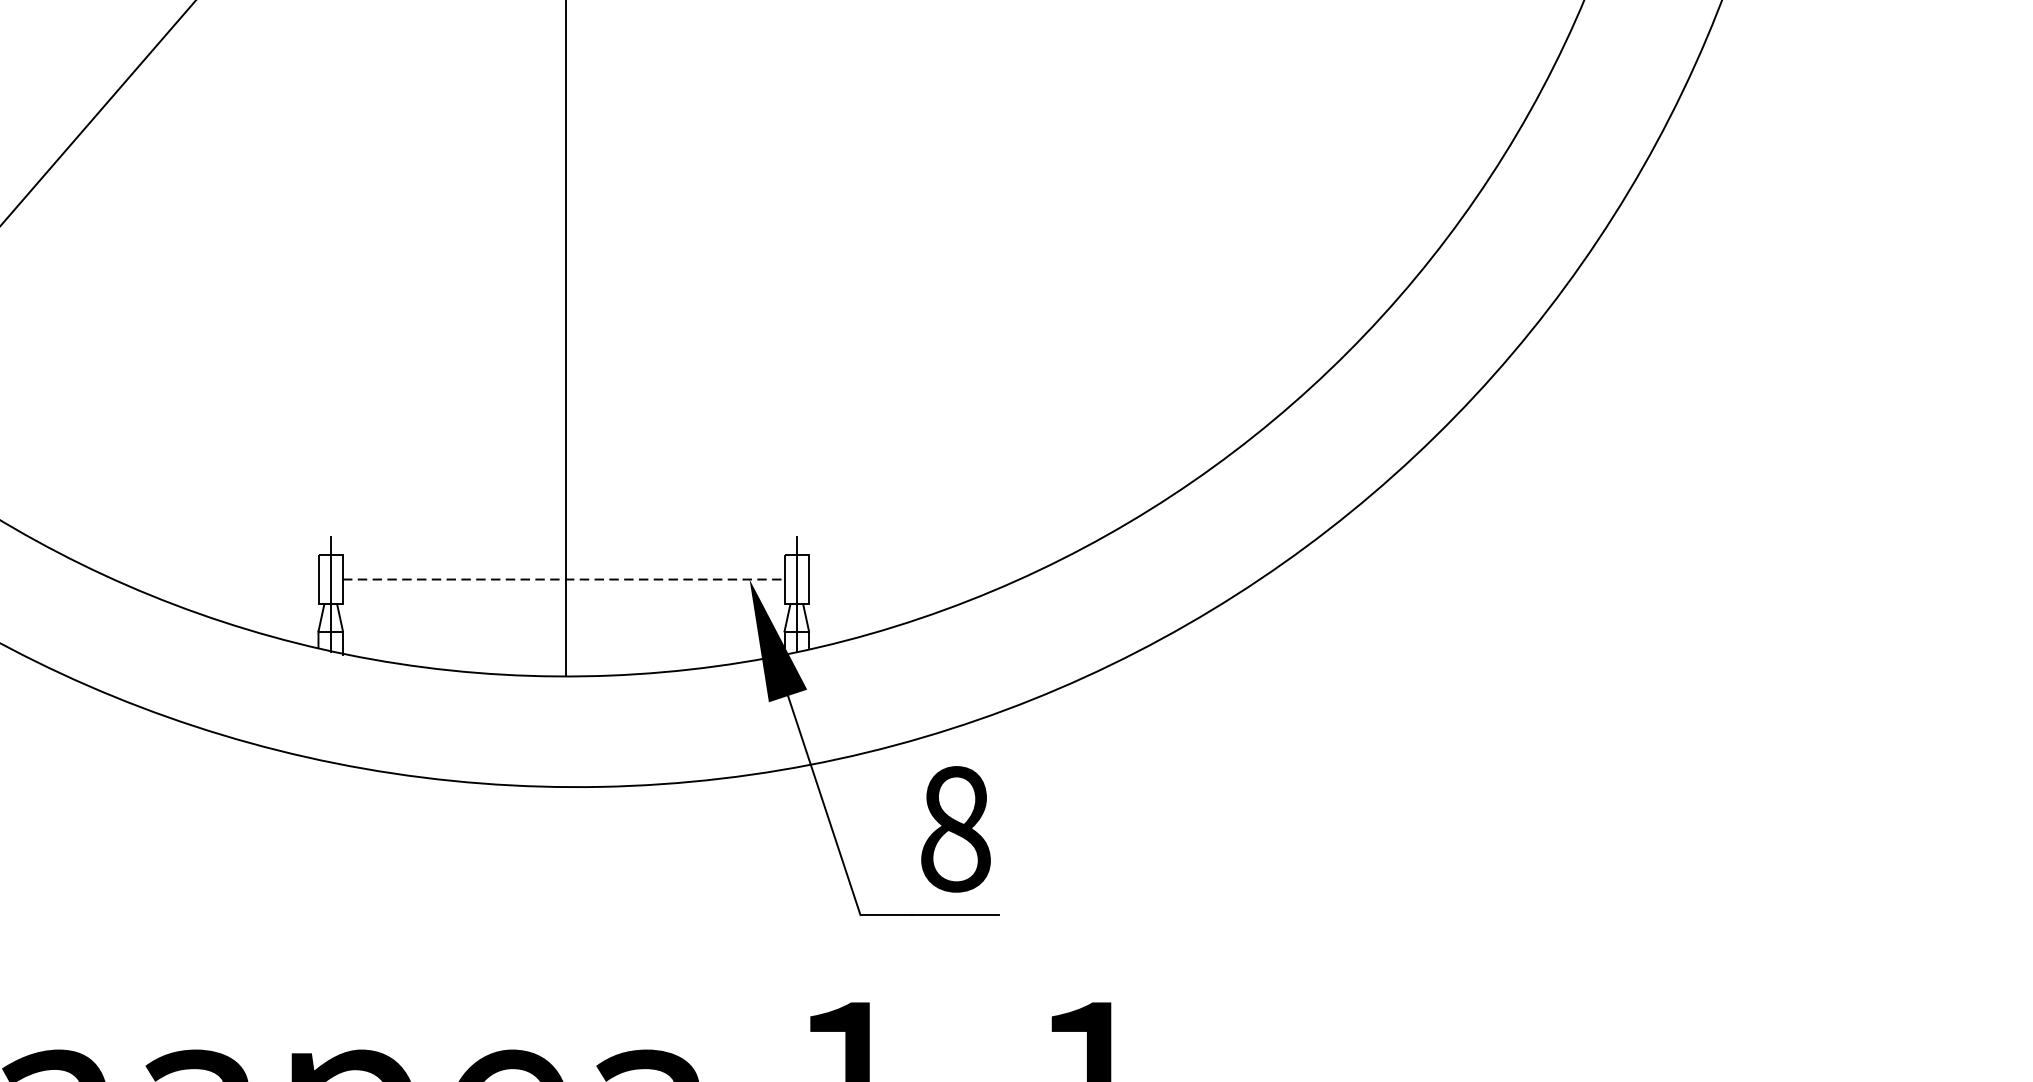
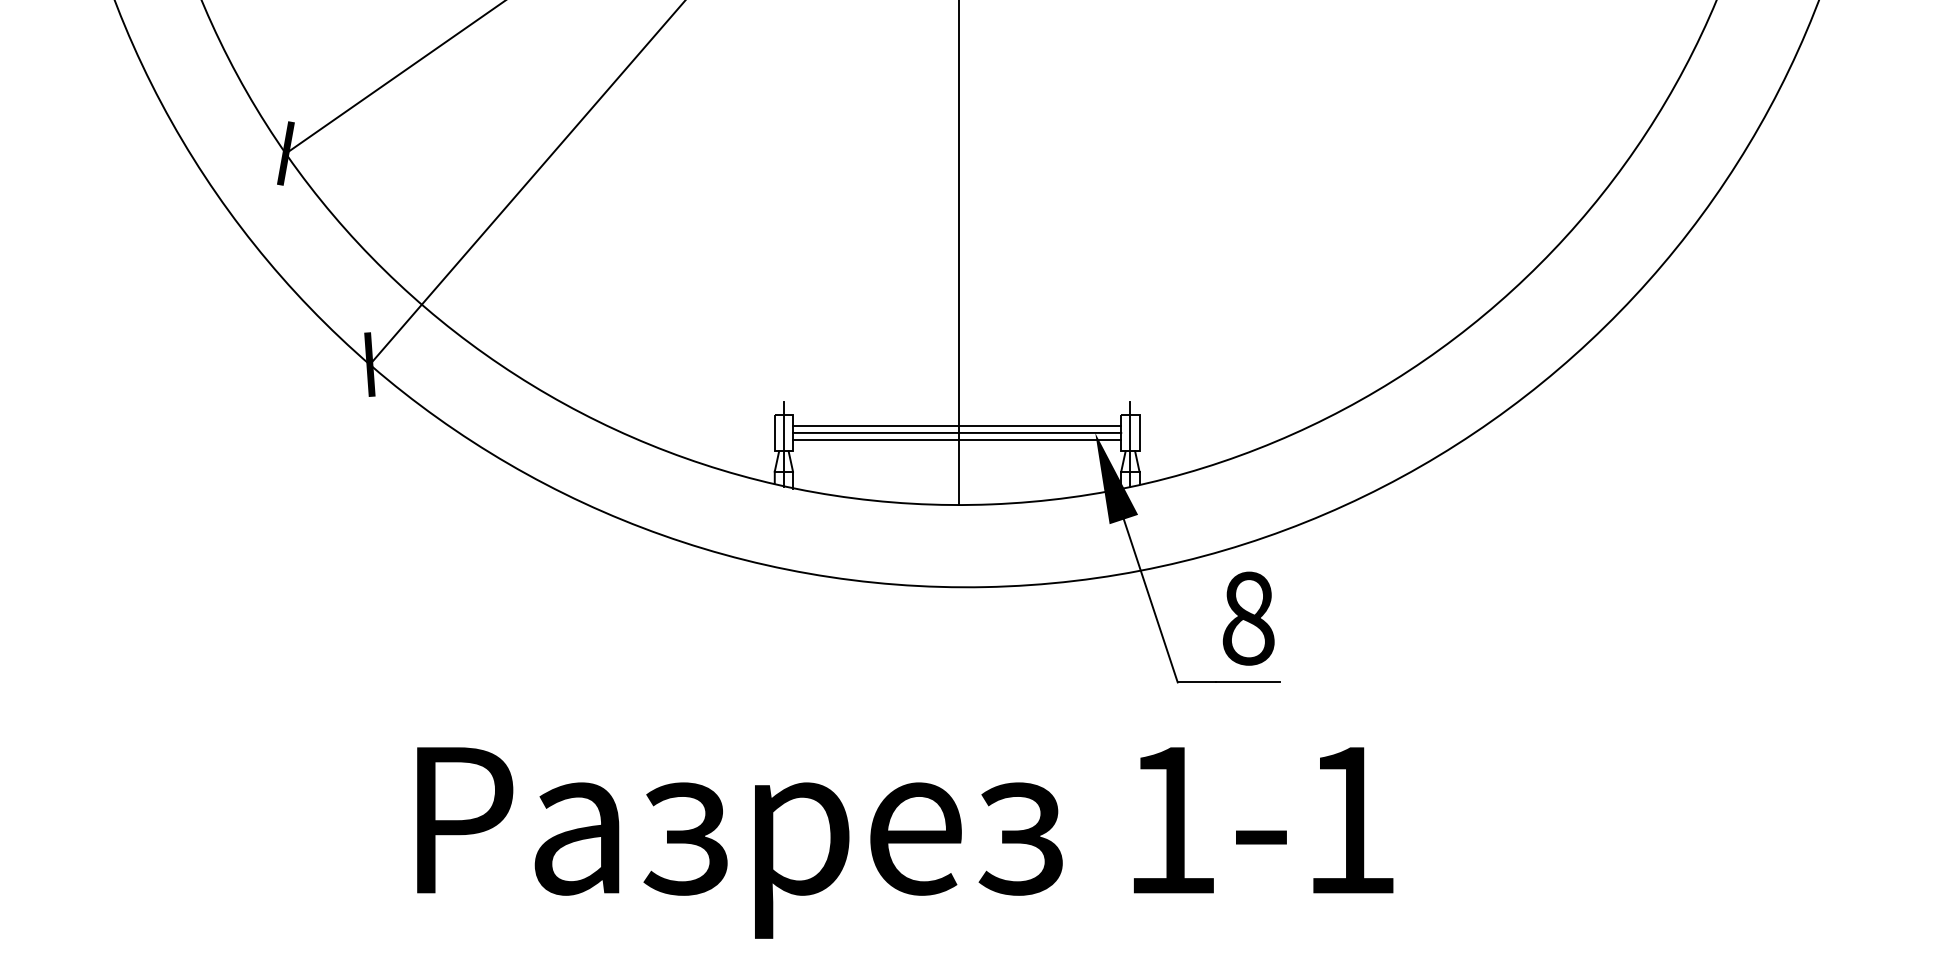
line: (564, 569) -> (957, 425), added
line: (564, 578) -> (957, 432), dashed -> solid
line: (564, 589) -> (957, 440), added

